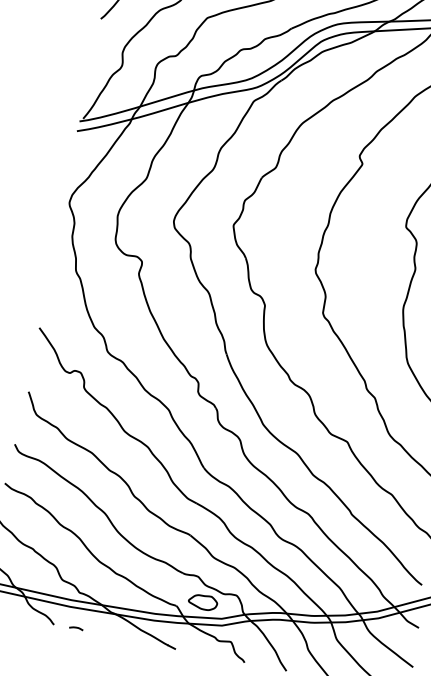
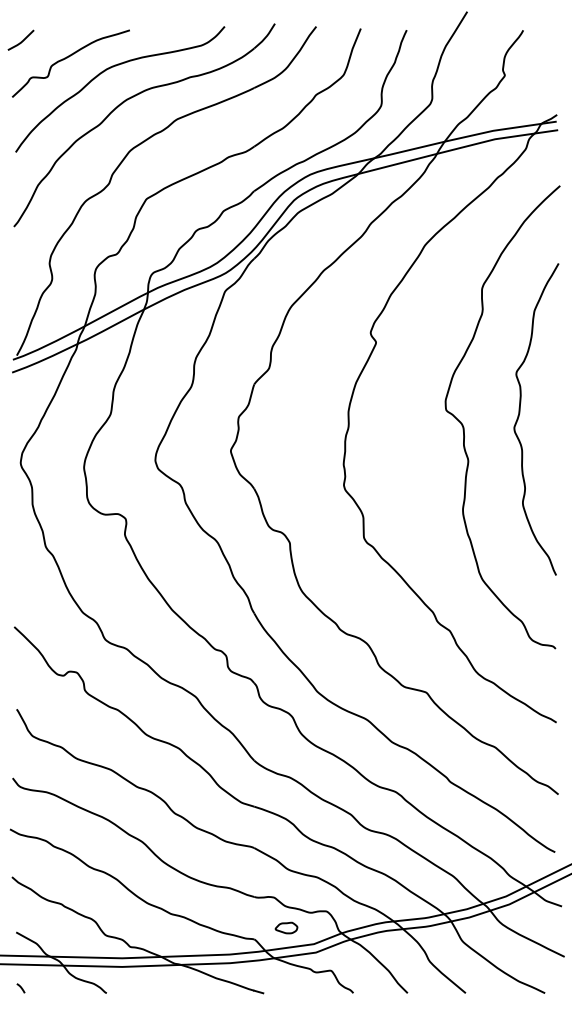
part: (203, 601) -> (286, 927), size x0.6
line: (76, 627) -> (135, 991), removed

